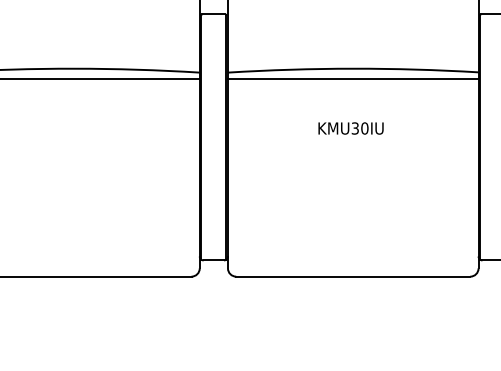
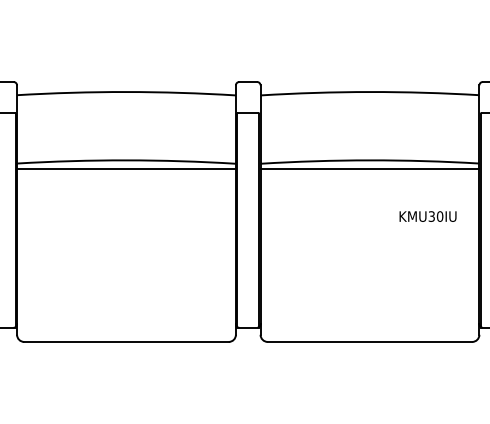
text: (350, 128) -> (427, 216), moved

